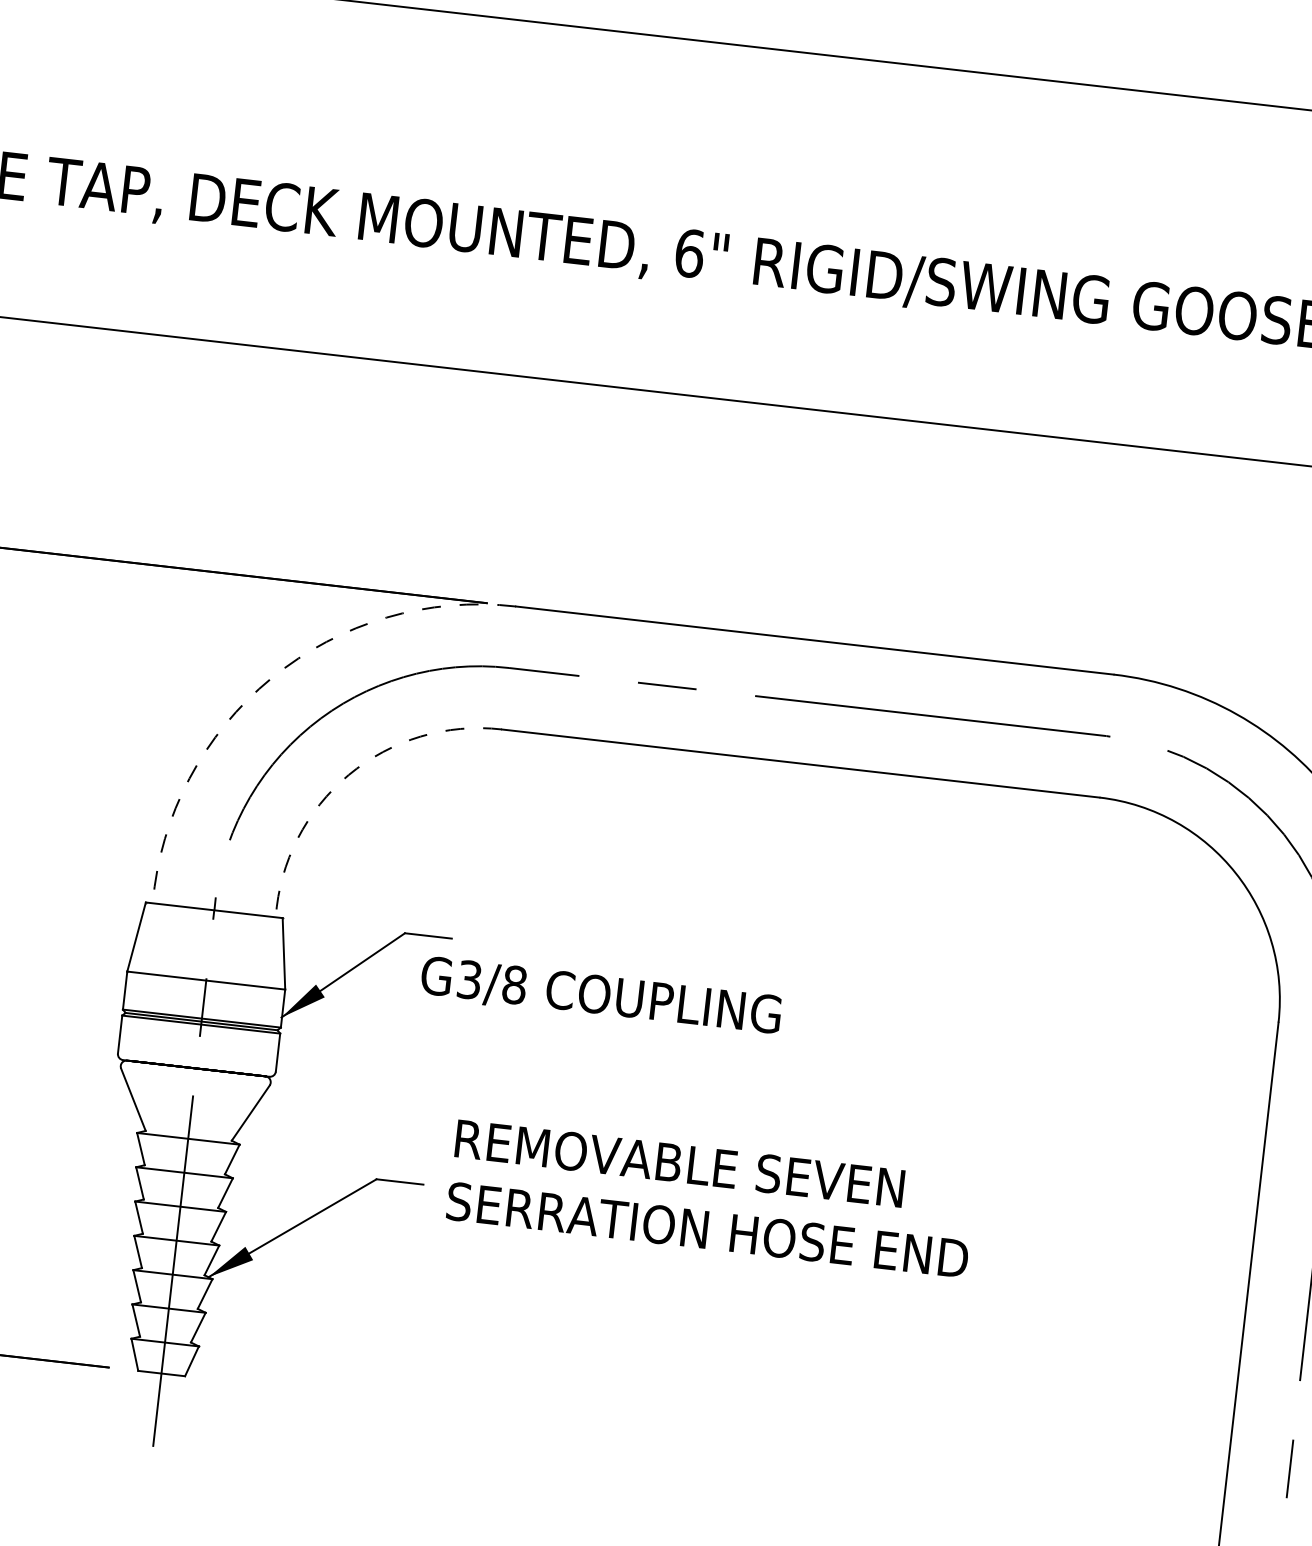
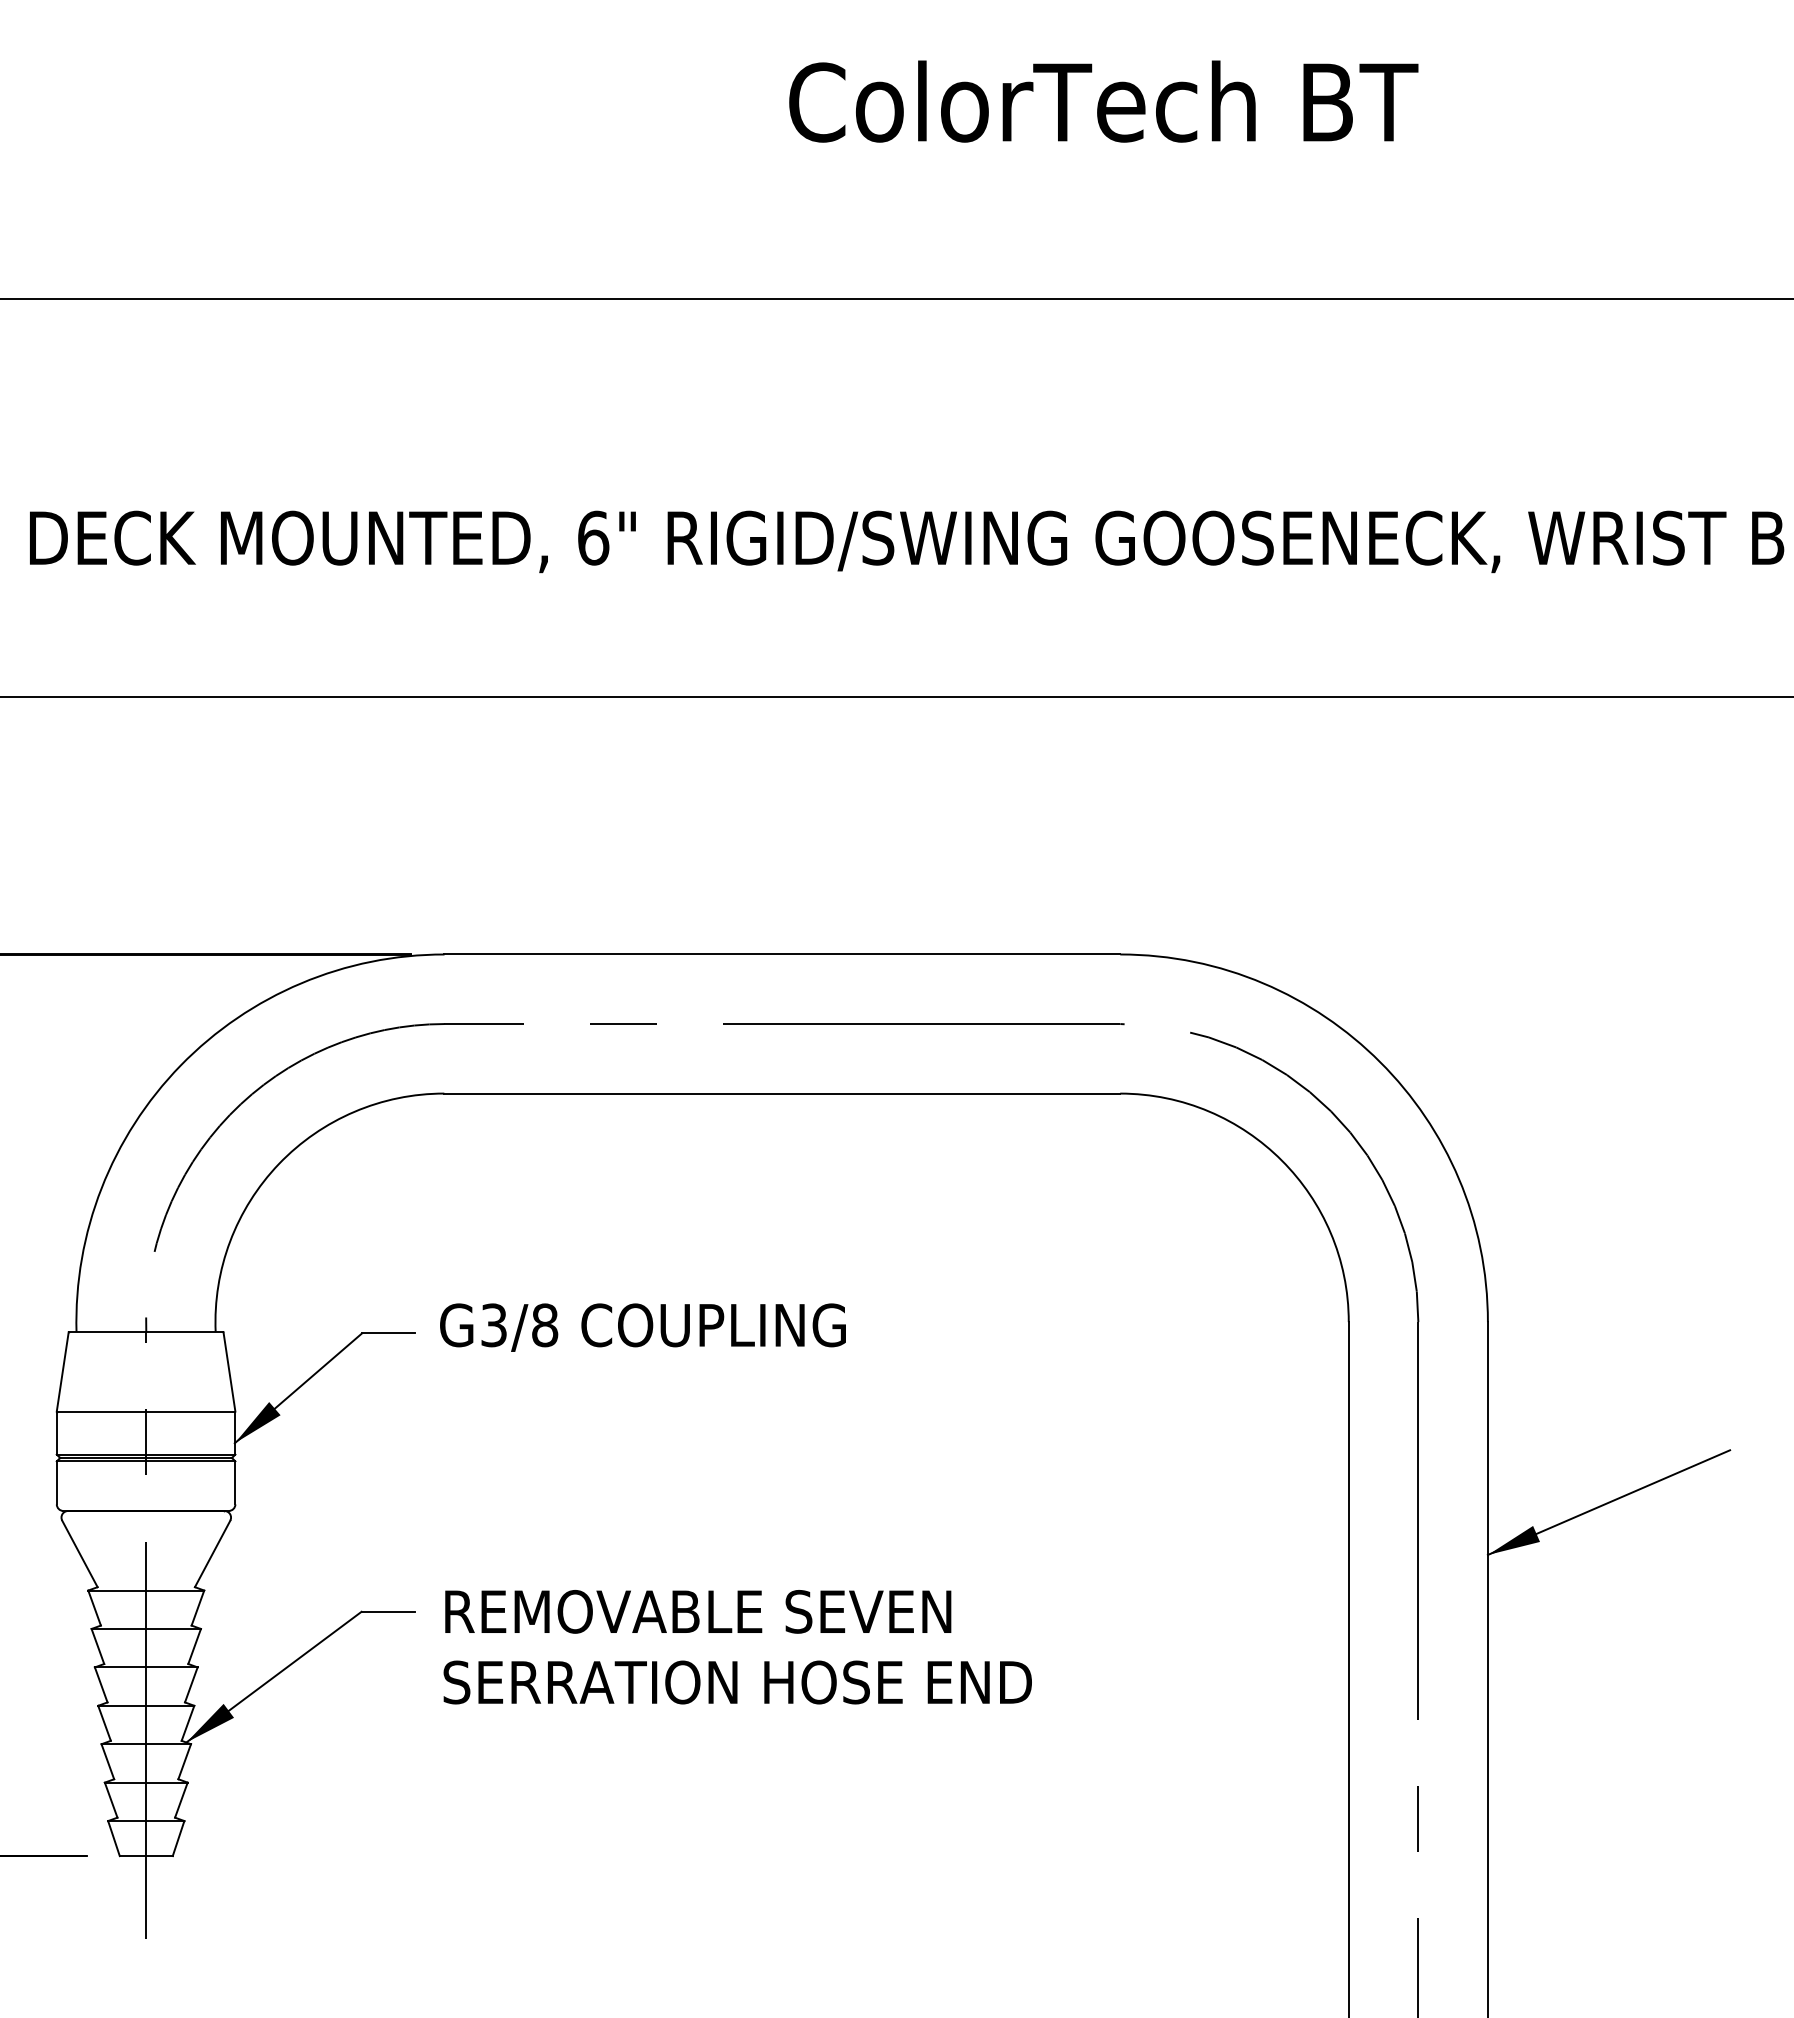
arc: (271, 678) -> (180, 1065), dashed -> solid
arc: (349, 774) -> (279, 1163), dashed -> solid
text: (600, 996) -> (642, 1327), moved
text: (710, 1199) -> (737, 1647), moved

